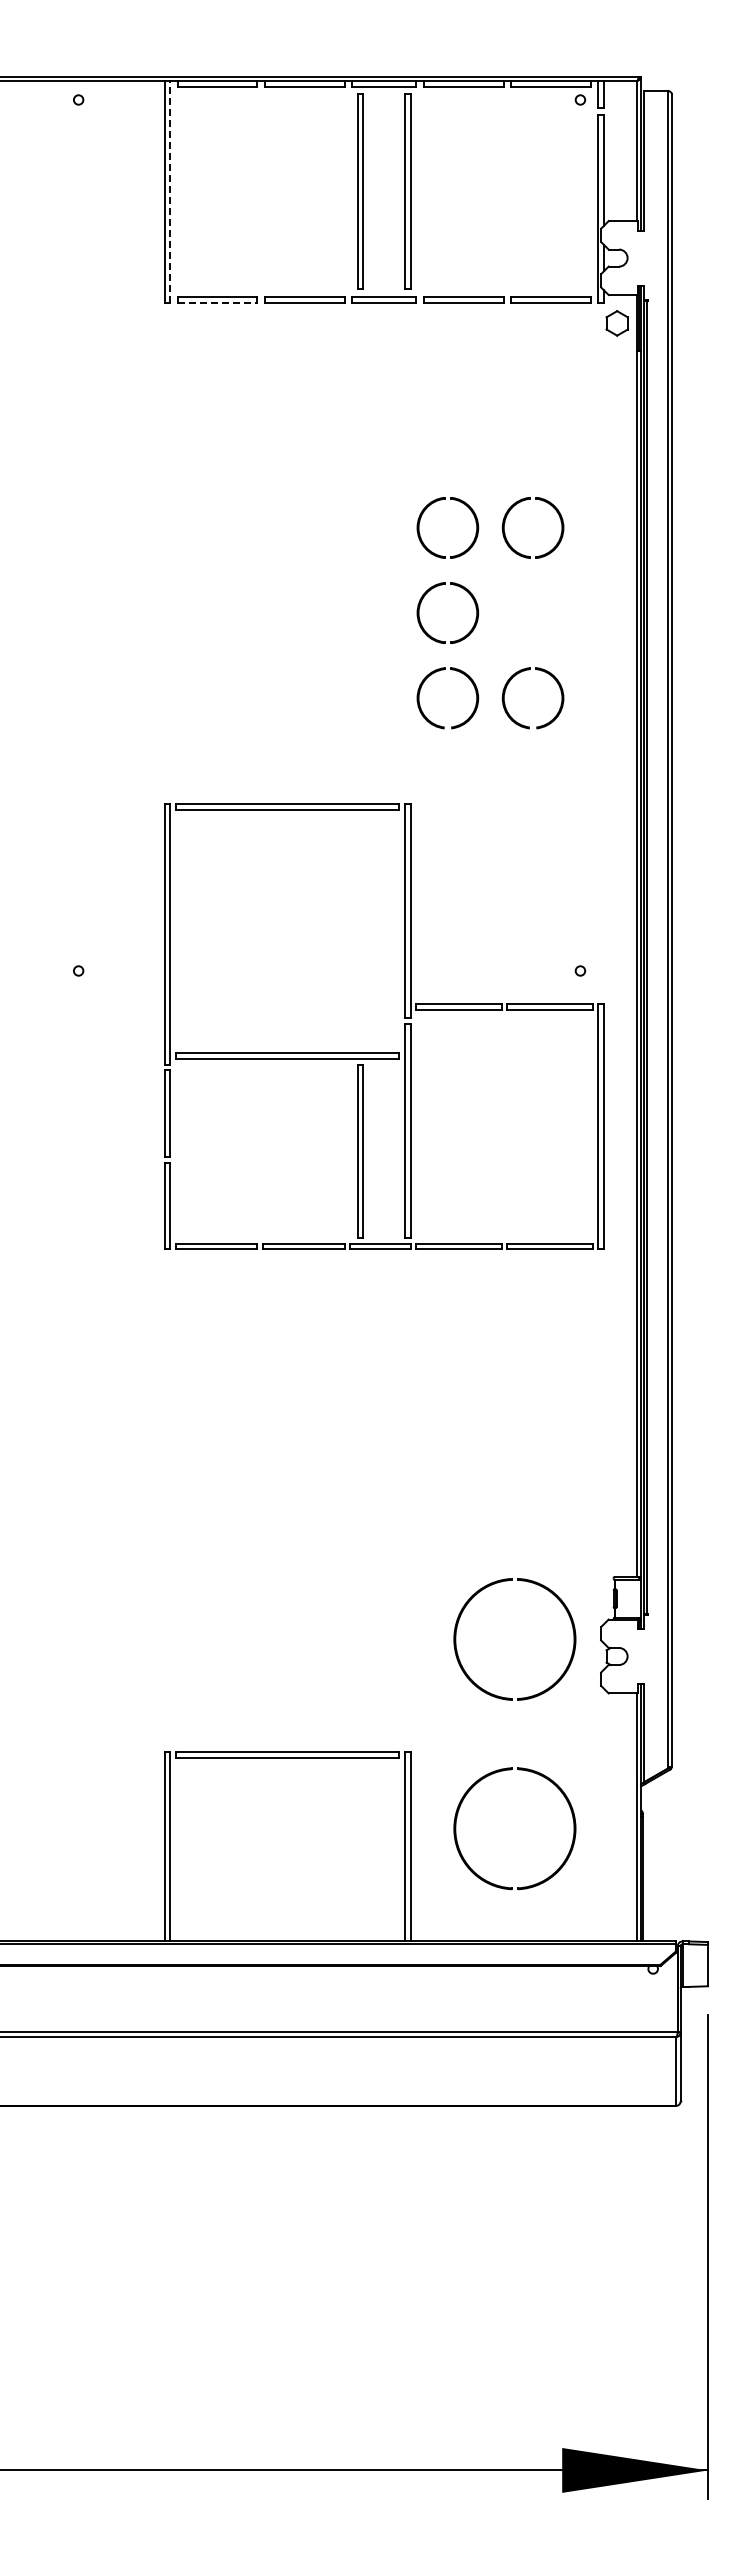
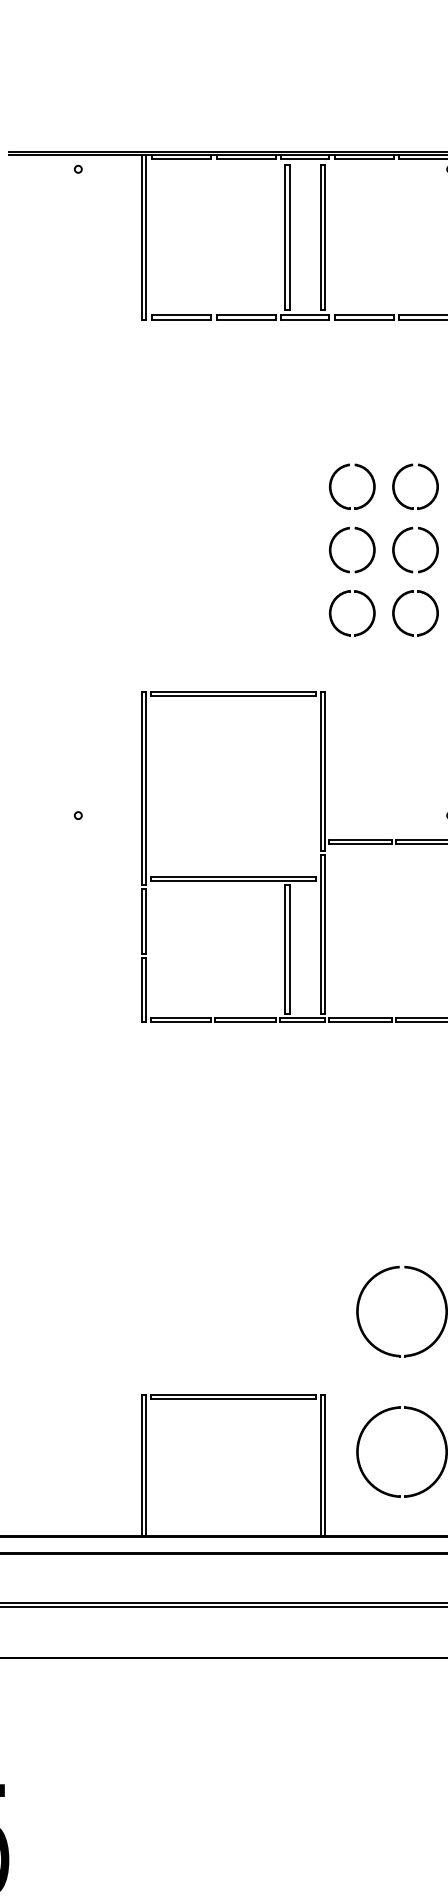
line: (170, 191) -> (146, 237), dashed -> solid
line: (217, 302) -> (181, 319), dashed -> solid
part: (524, 586) -> (409, 530), added

